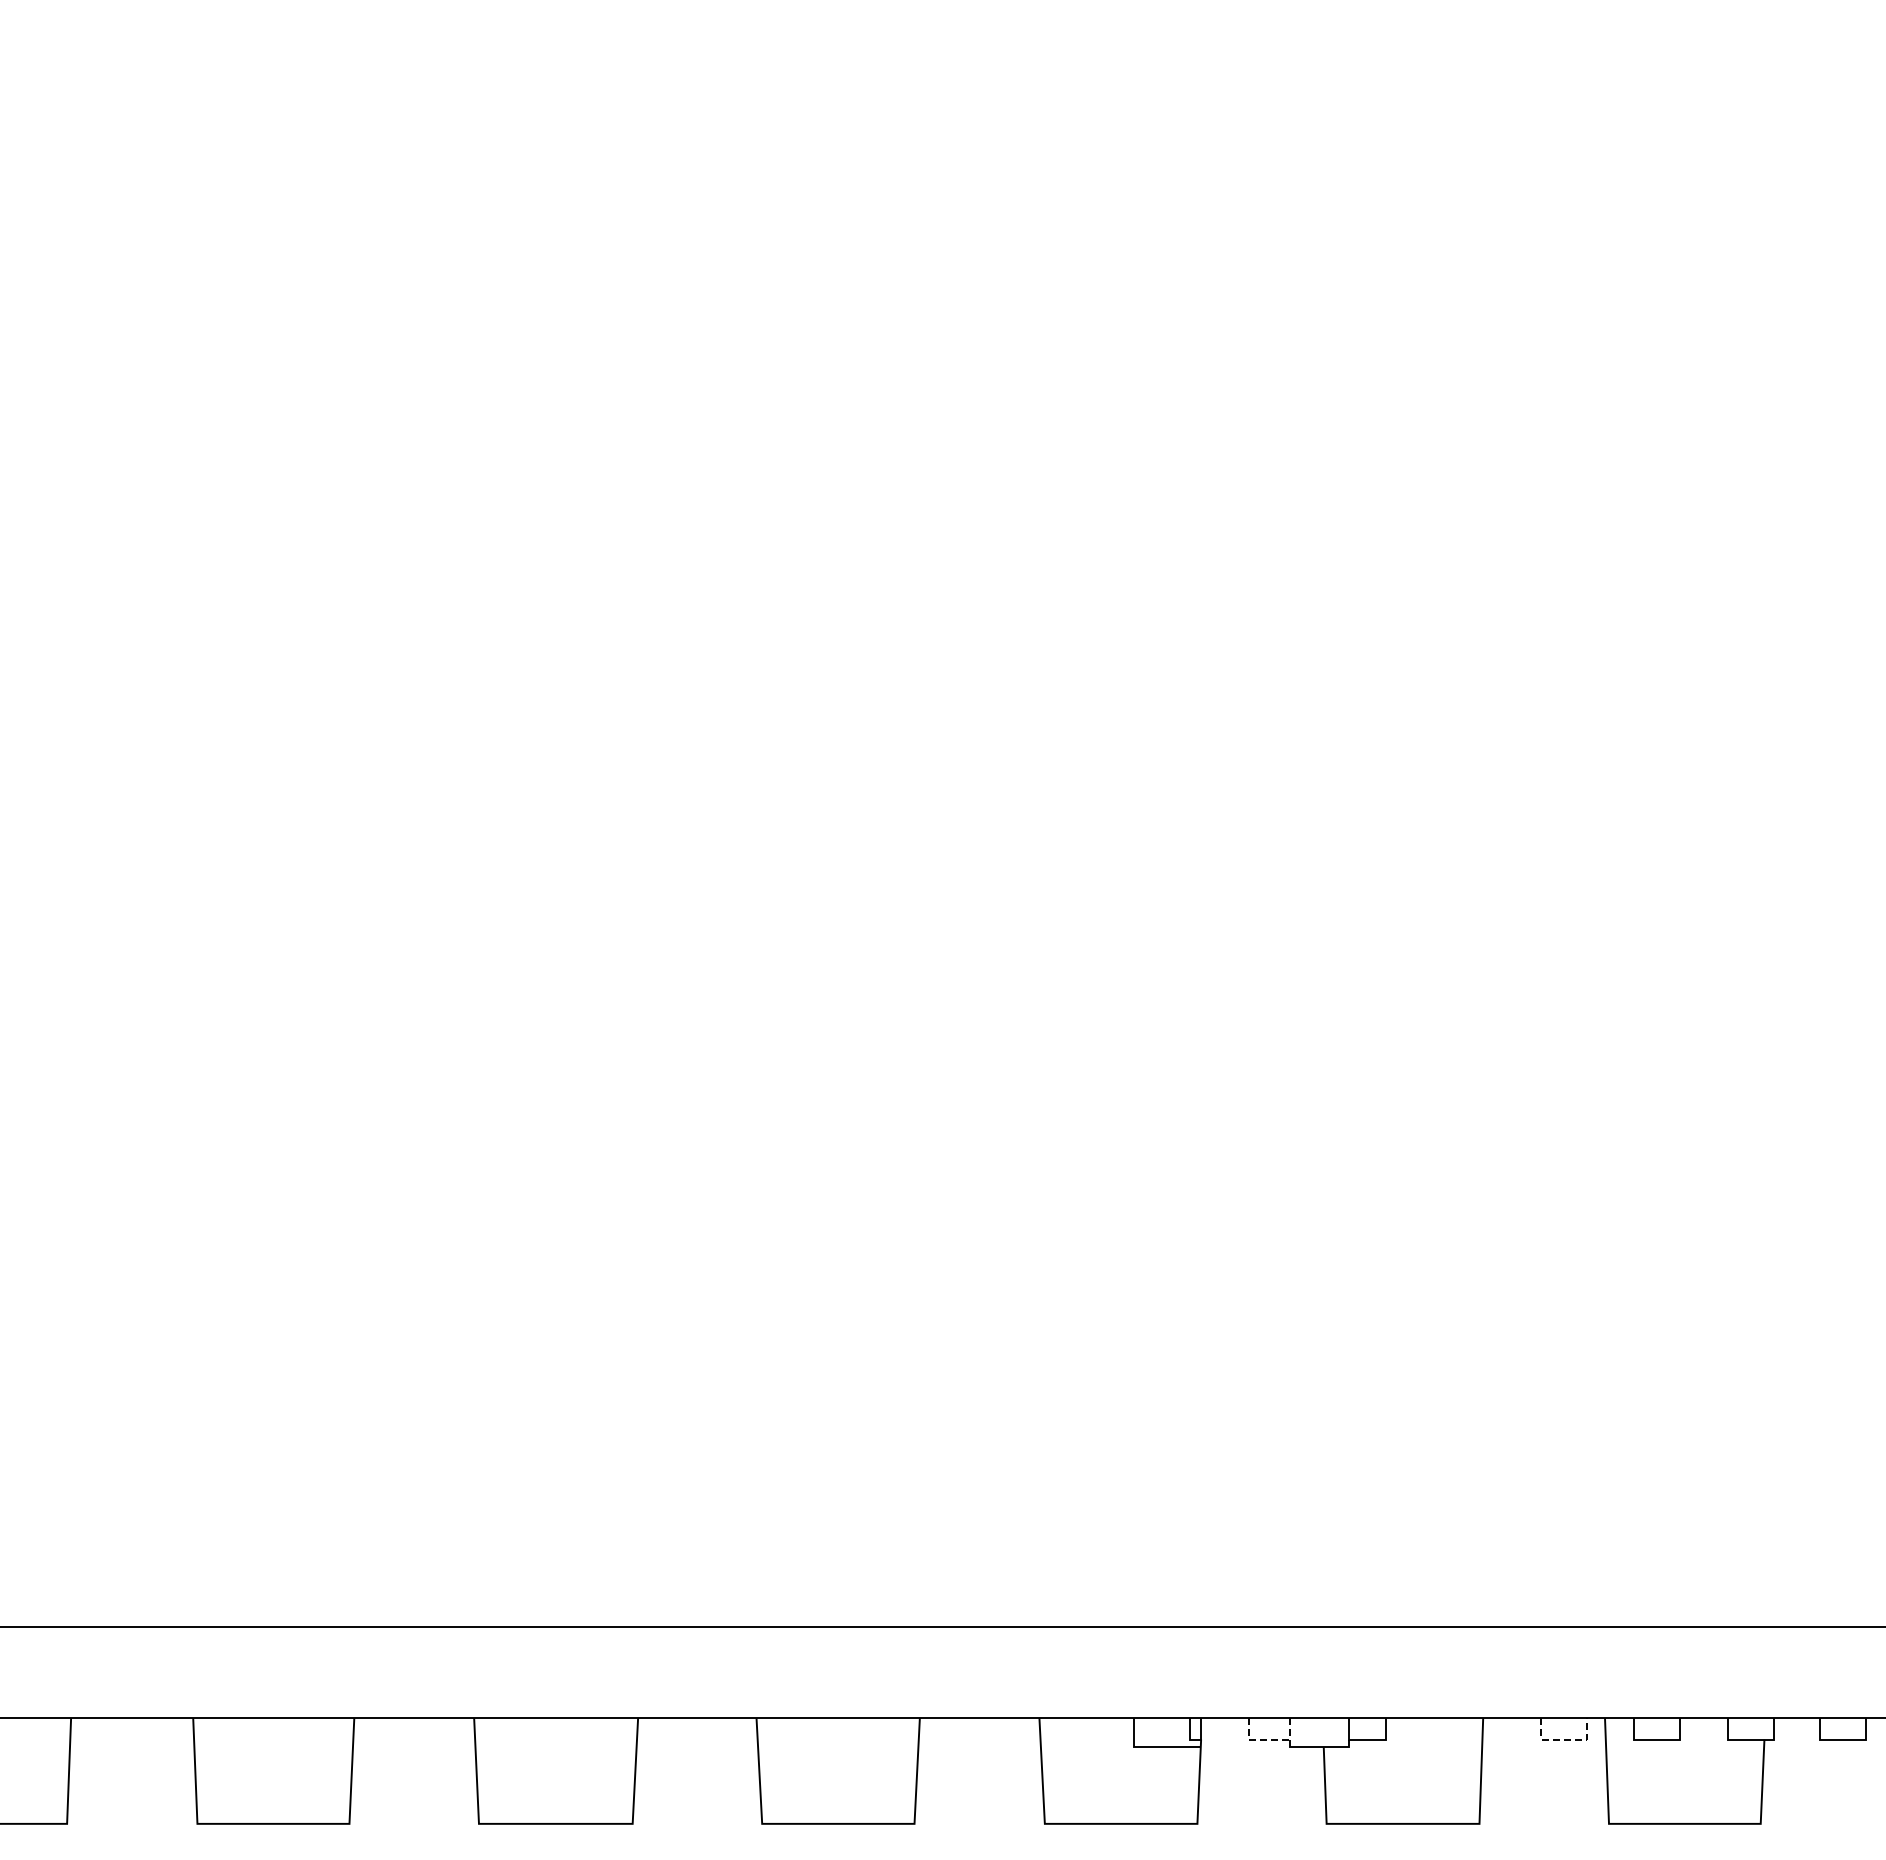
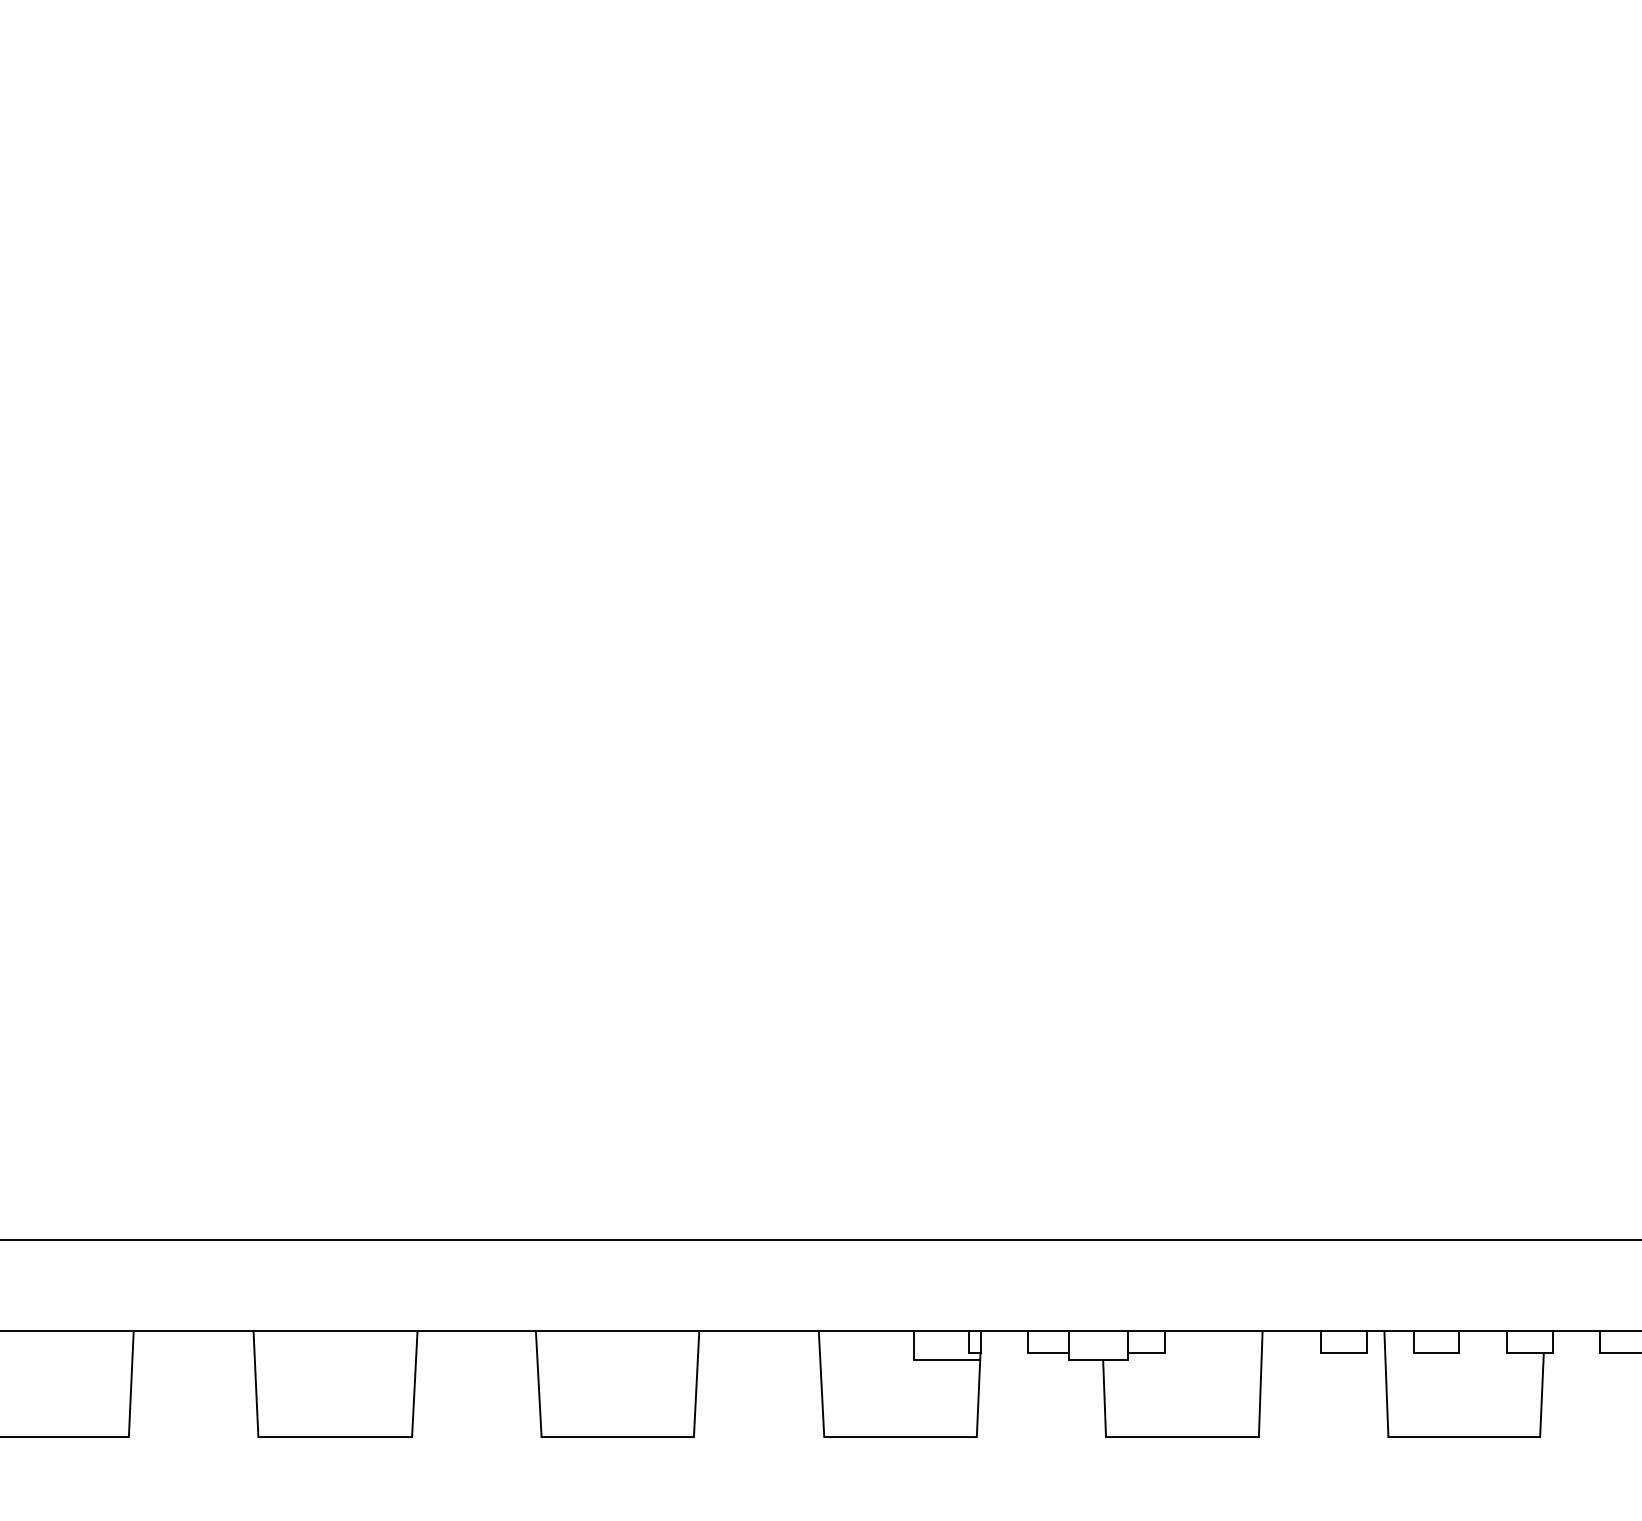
line: (1269, 1739) -> (1048, 1352), dashed -> solid
line: (1564, 1739) -> (1343, 1352), dashed -> solid

